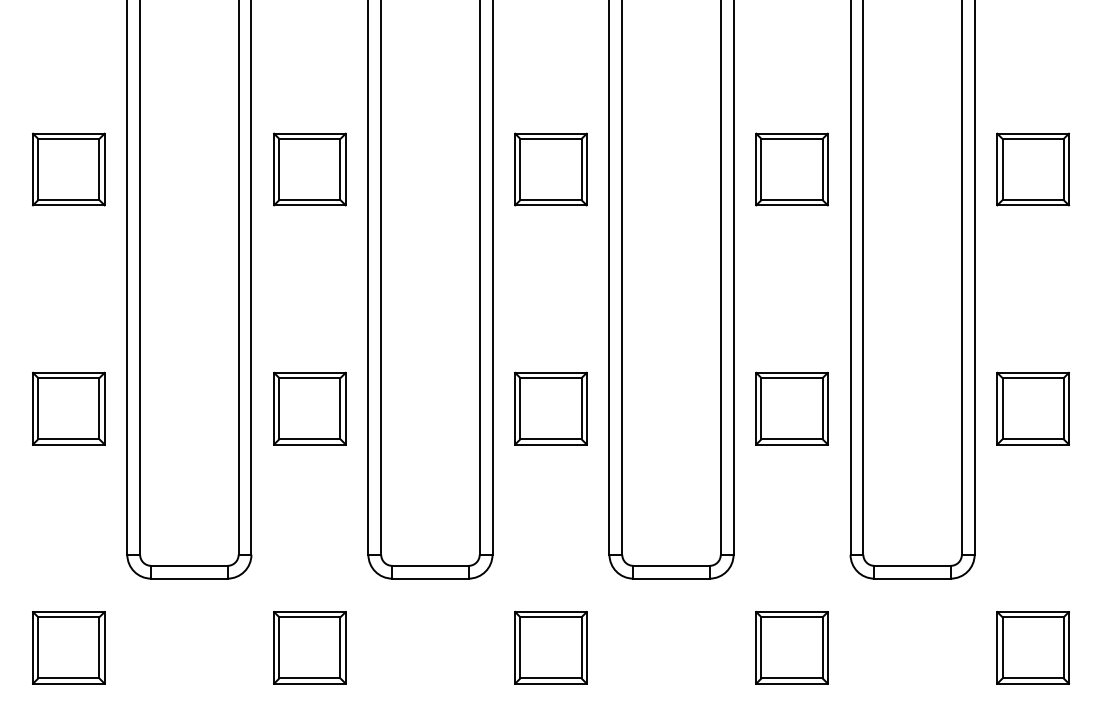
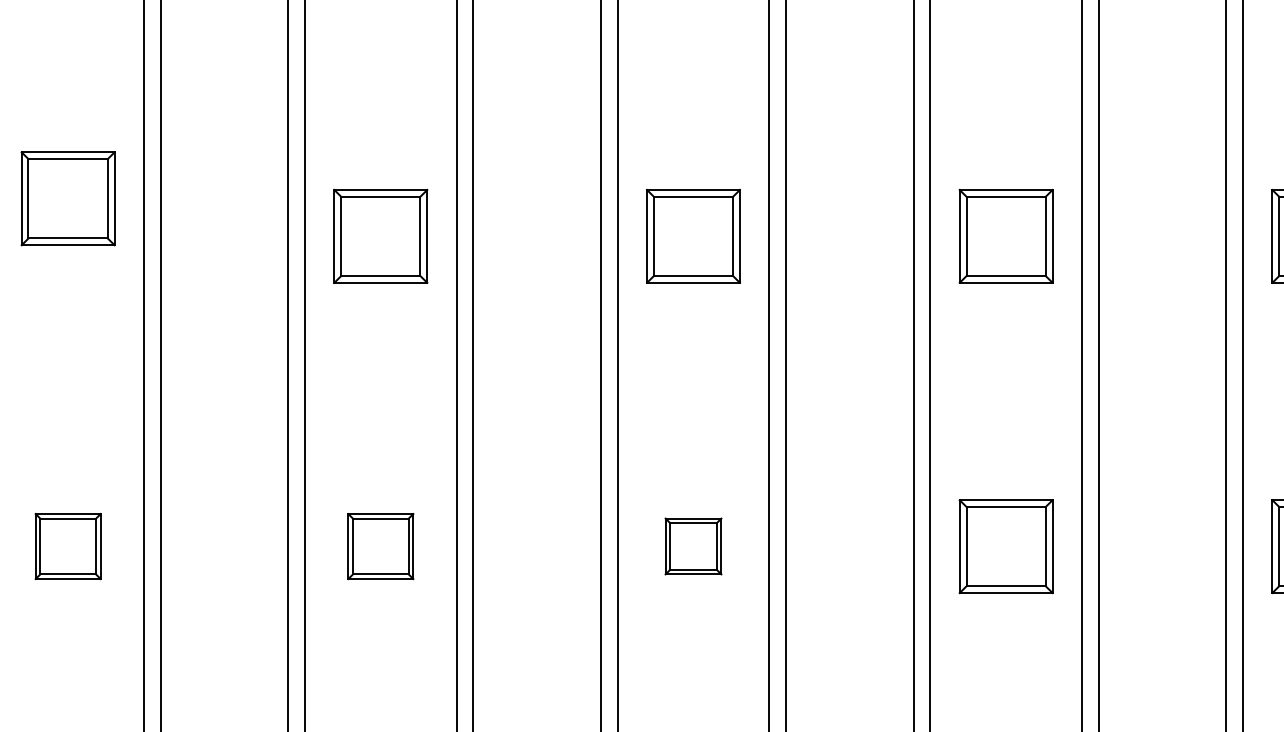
part: (68, 169) -> (67, 198), moved
part: (68, 408) -> (67, 546), size x0.7
part: (309, 408) -> (380, 546), size x0.7
part: (550, 408) -> (692, 546), size x0.6

